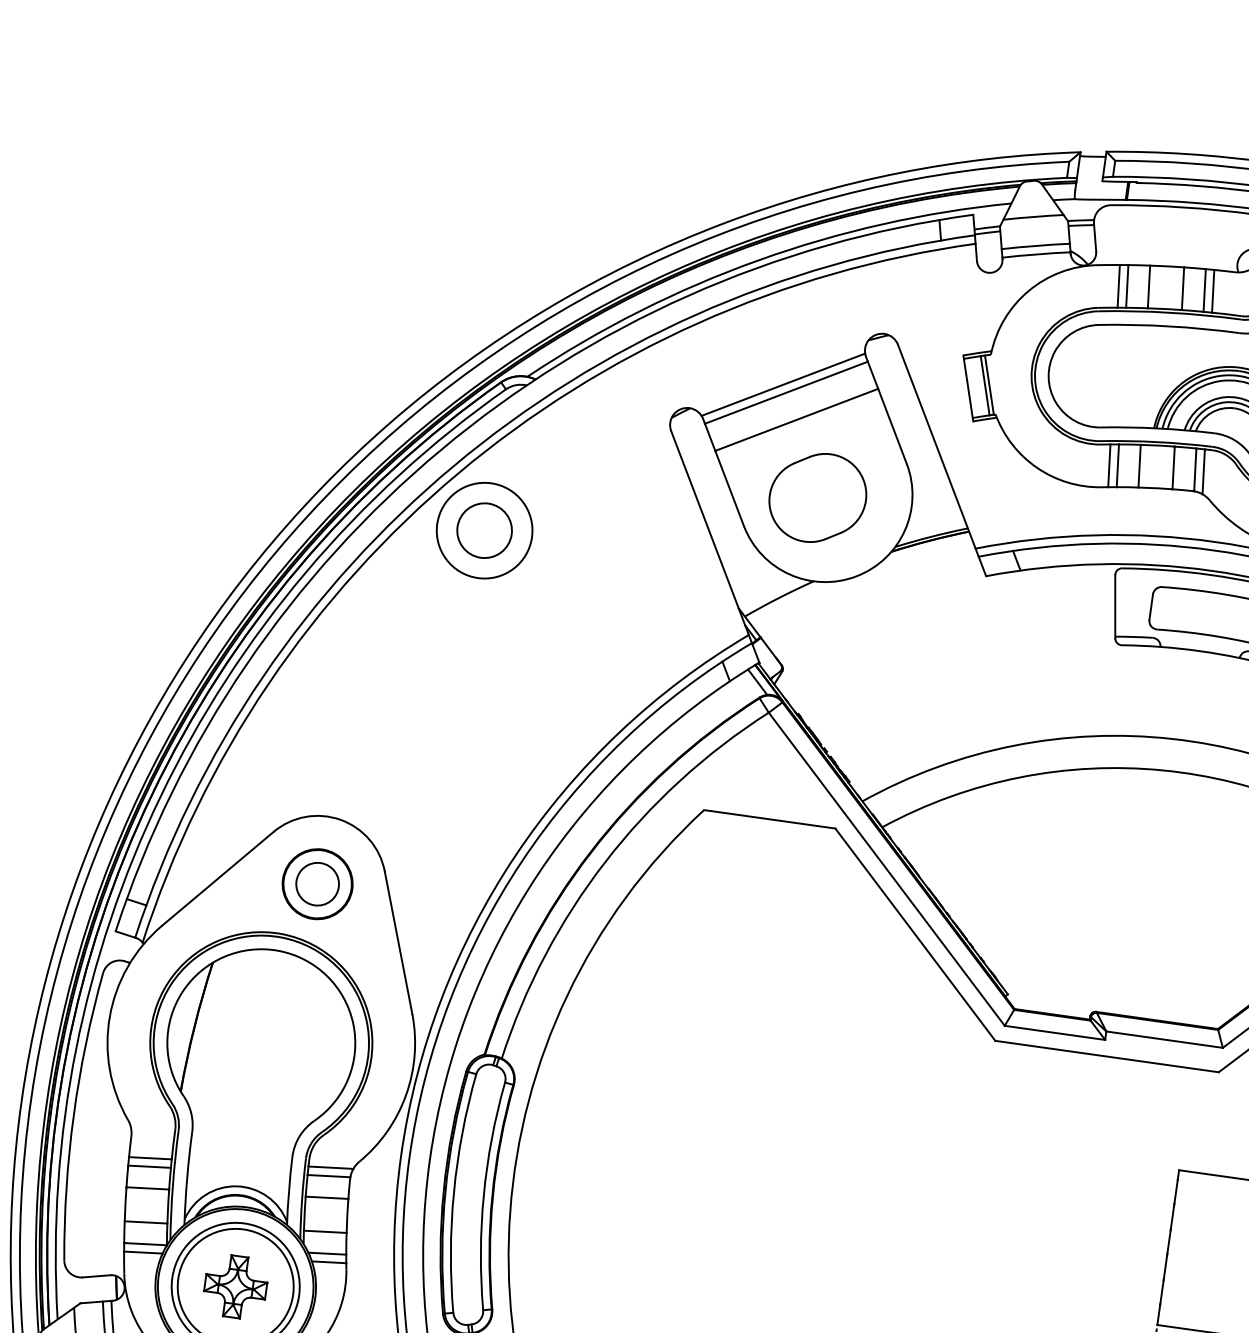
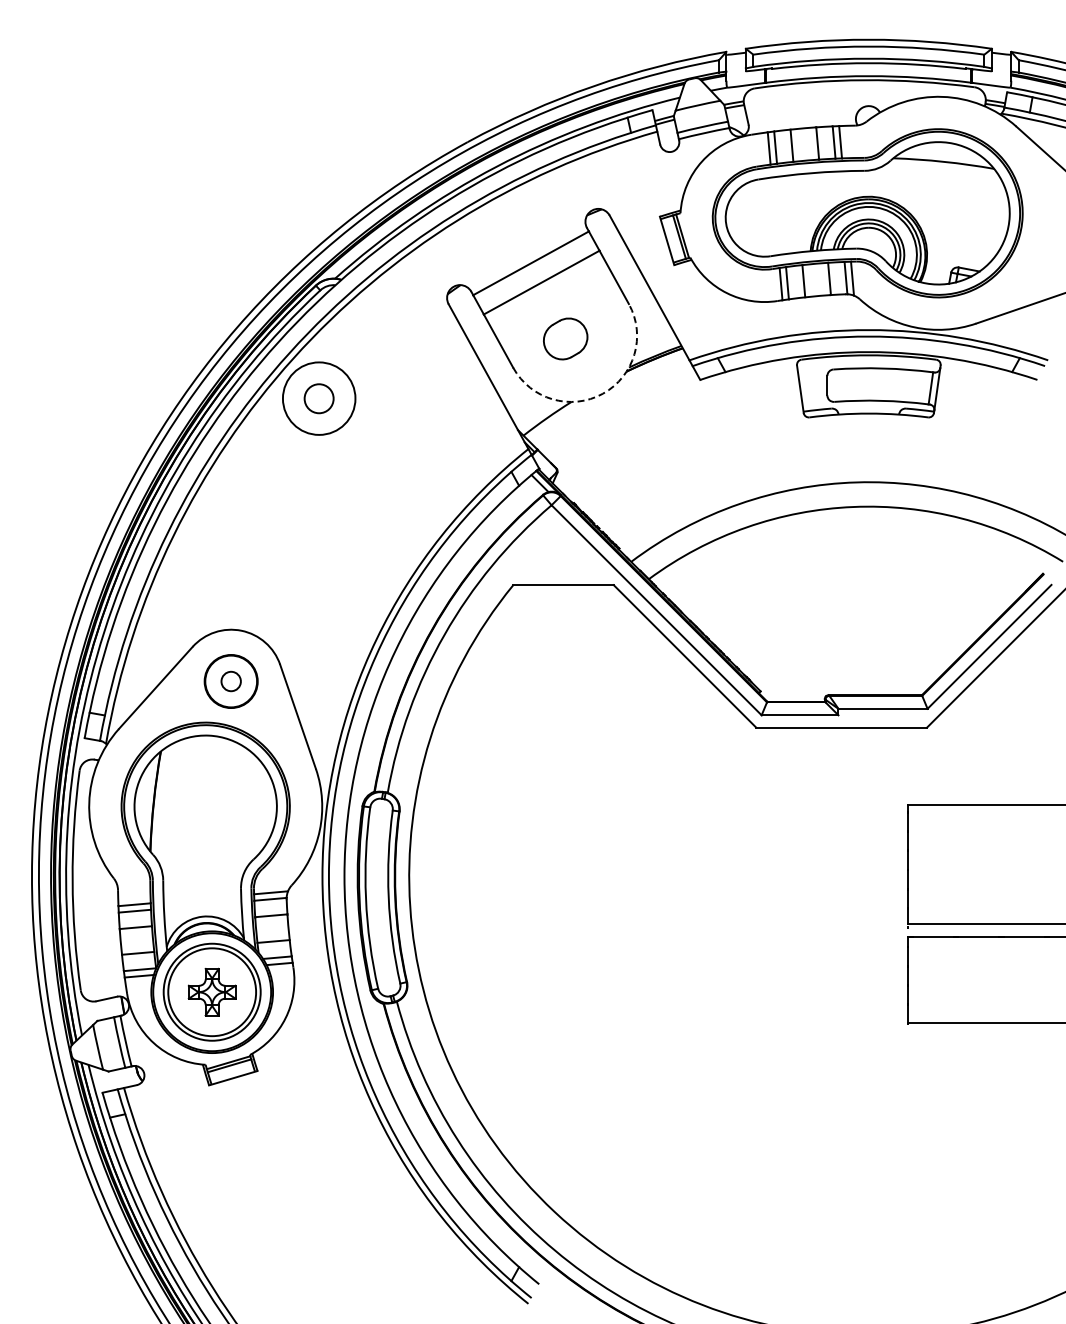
line: (782, 384) -> (527, 257), removed
part: (817, 497) -> (565, 338), size x0.6
circle: (483, 530) -> (318, 398), size x0.7
arc: (855, 575) -> (602, 393), solid -> dashed
circle: (318, 884) -> (231, 681), size x0.6

